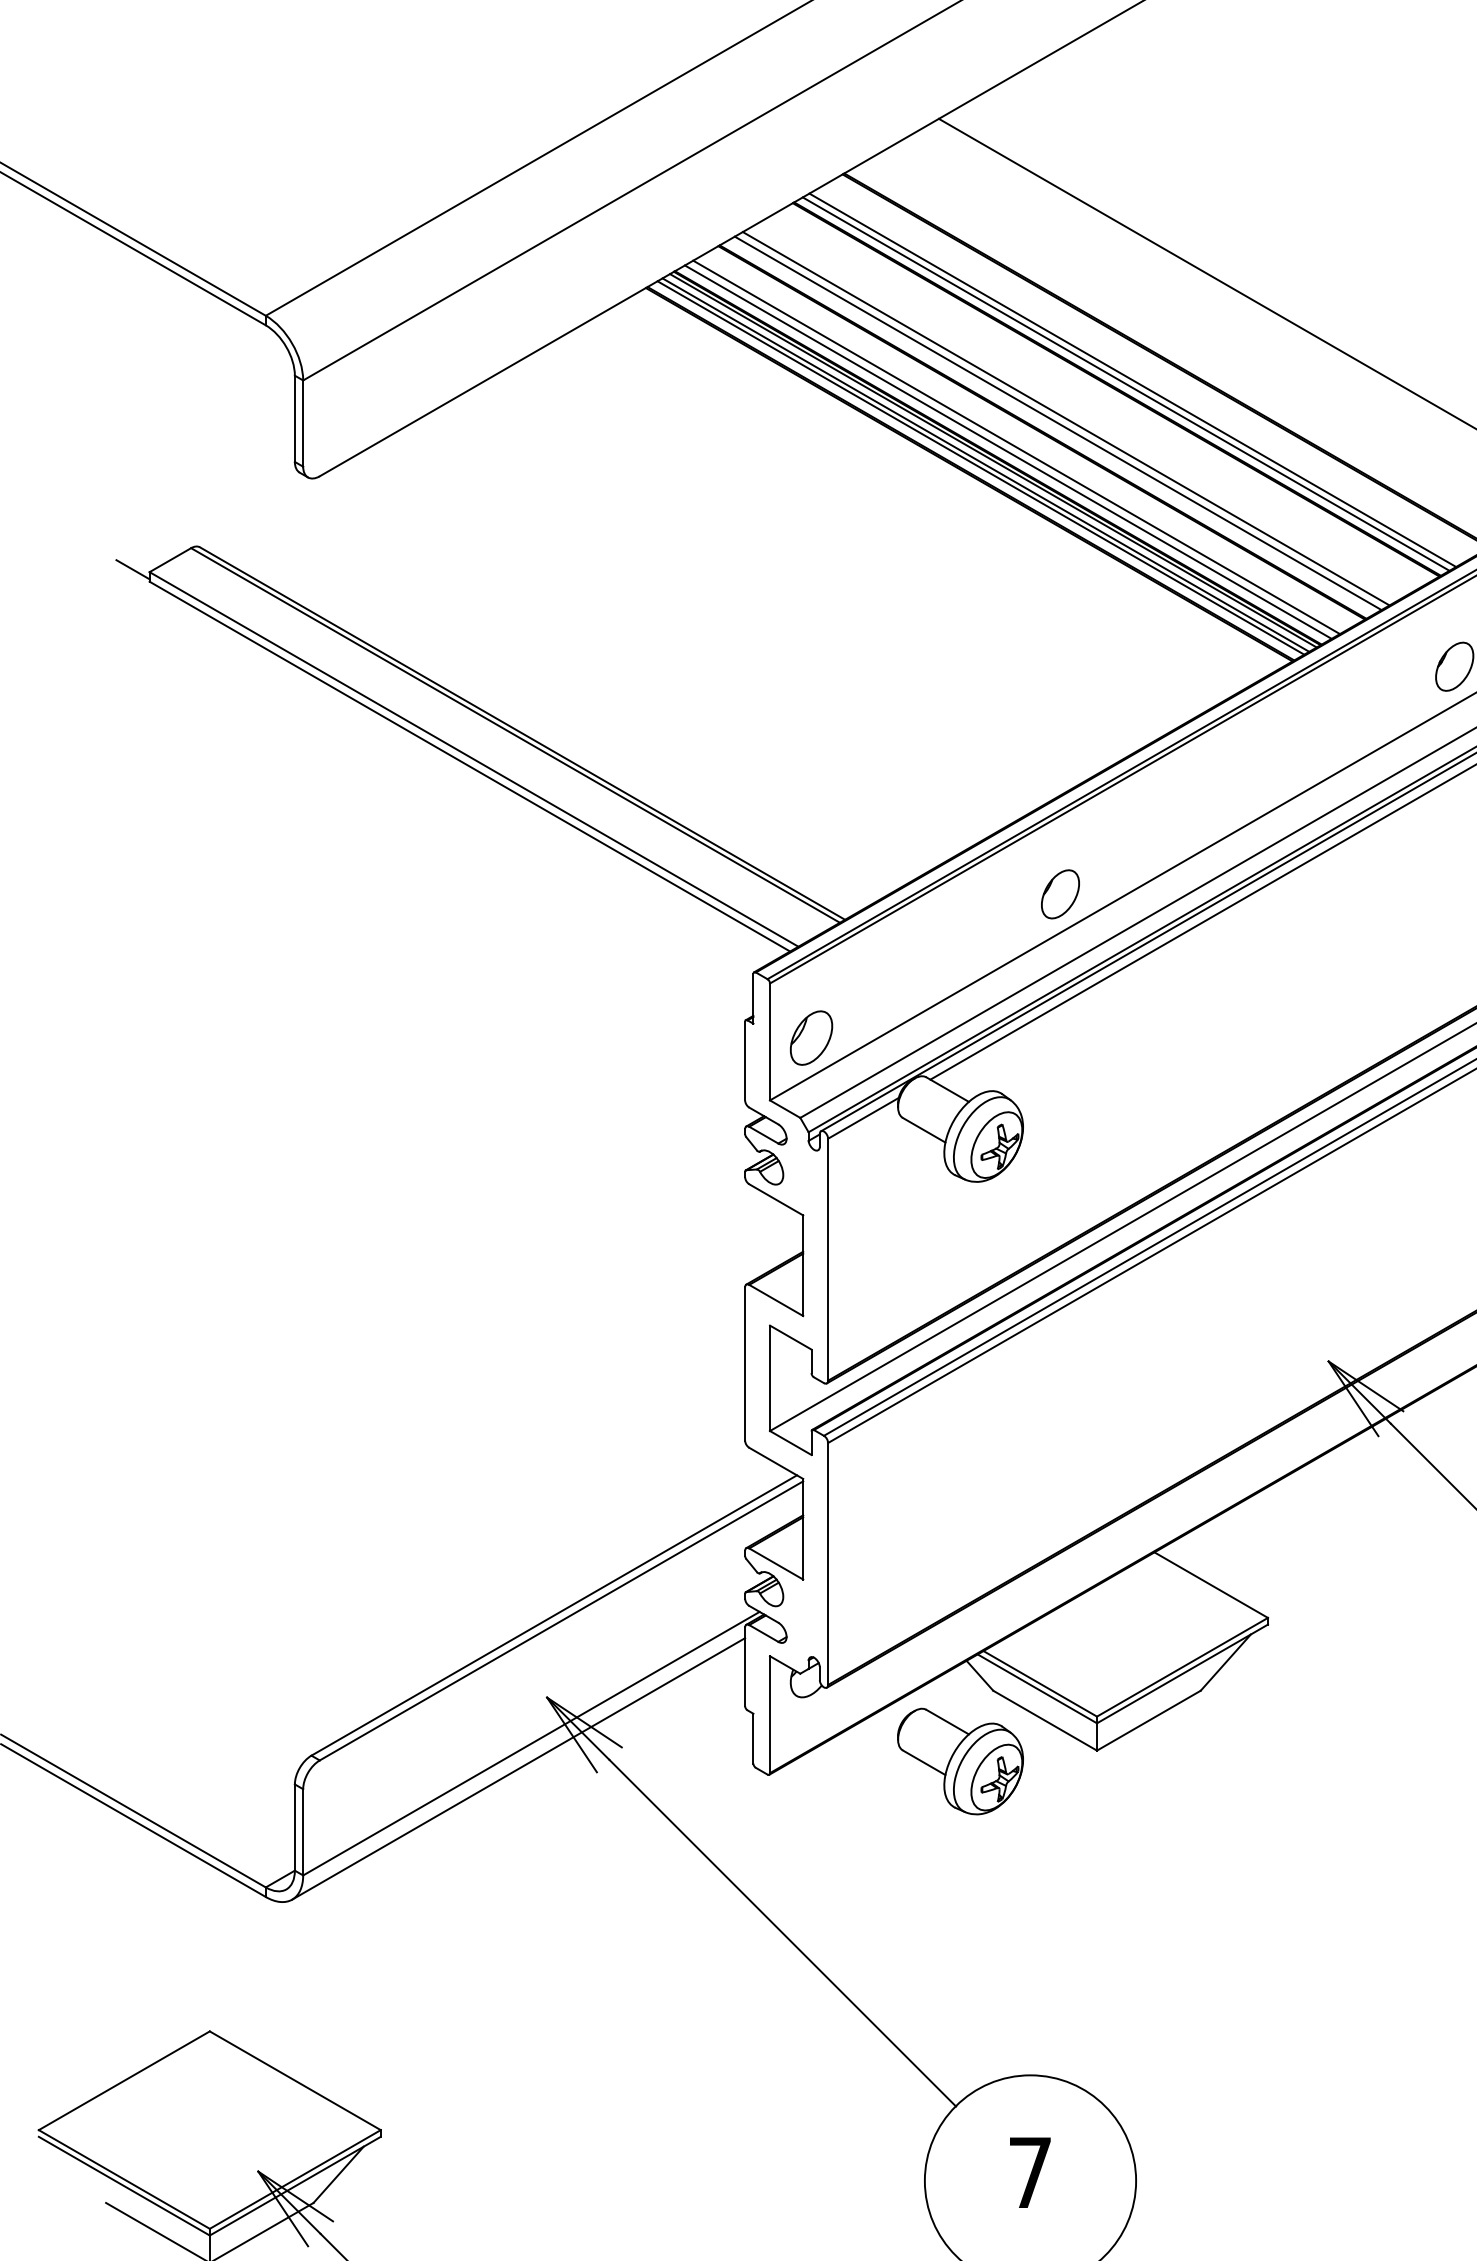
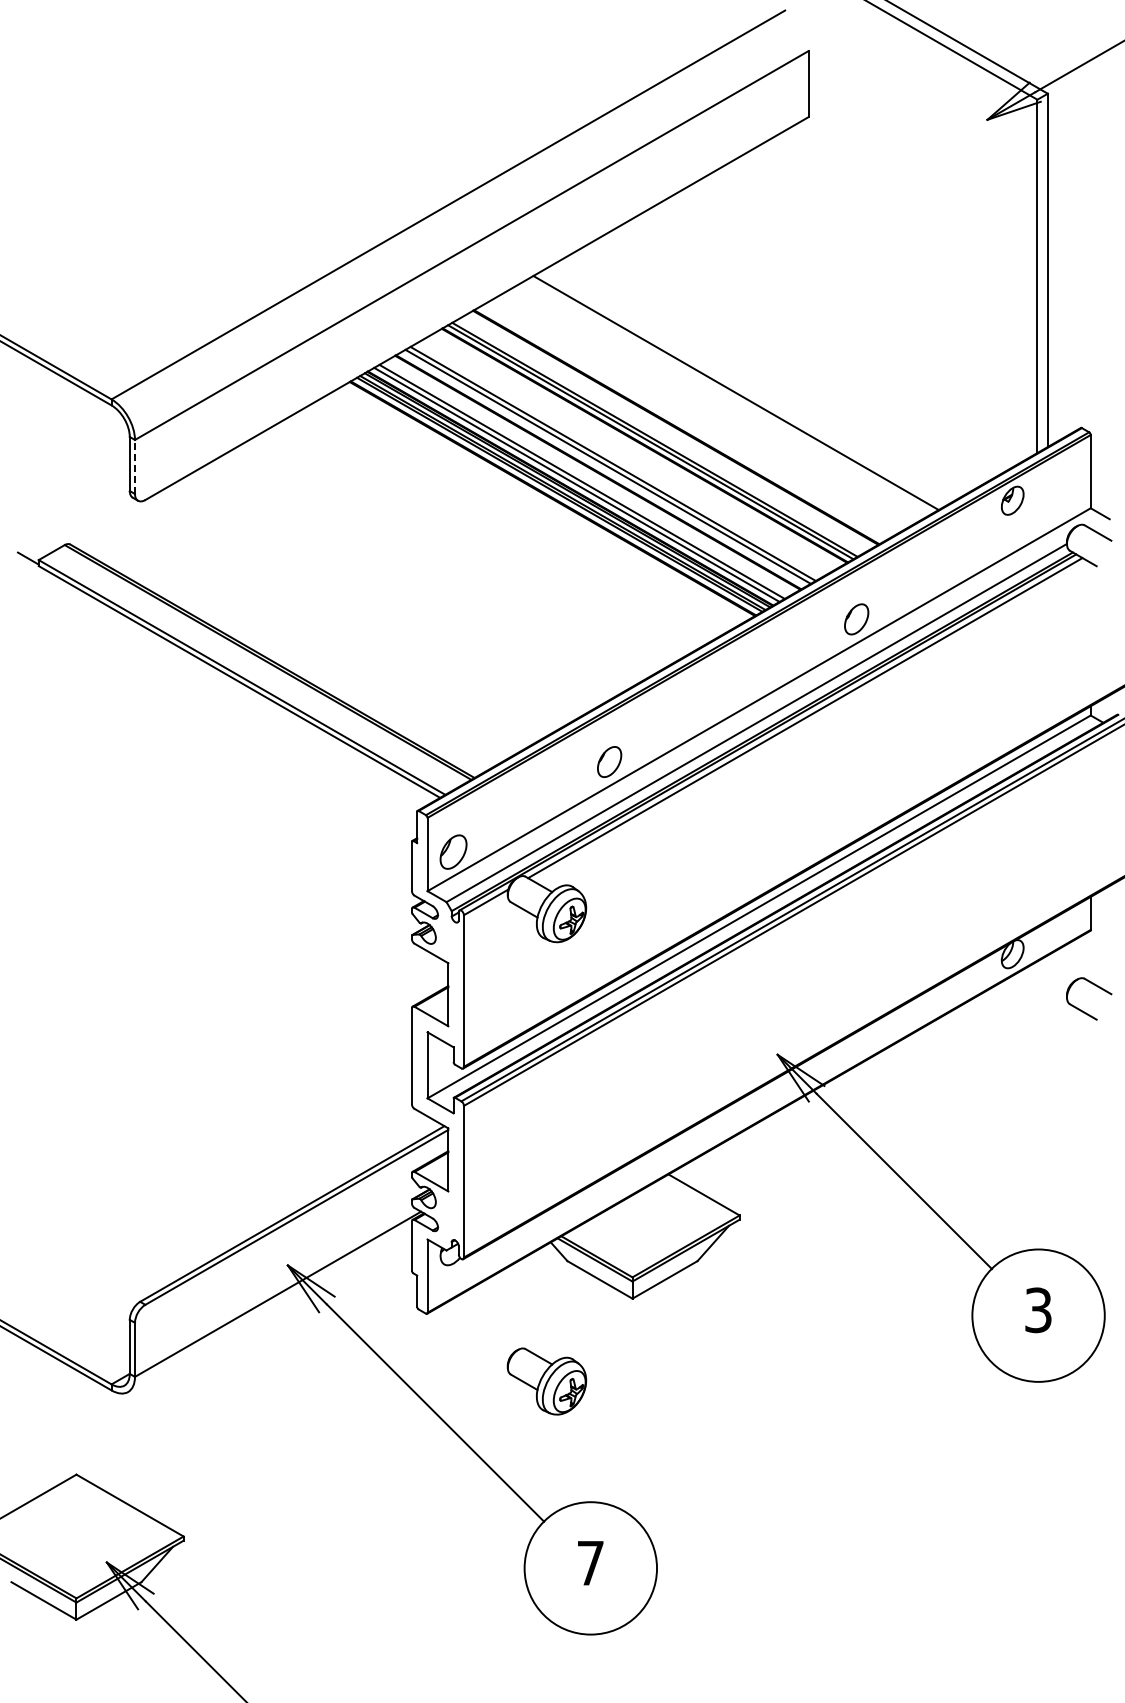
line: (303, 422) -> (135, 466), solid -> dashed
part: (959, 1761) -> (546, 1381), moved
line: (517, 1769) -> (269, 1310), removed

